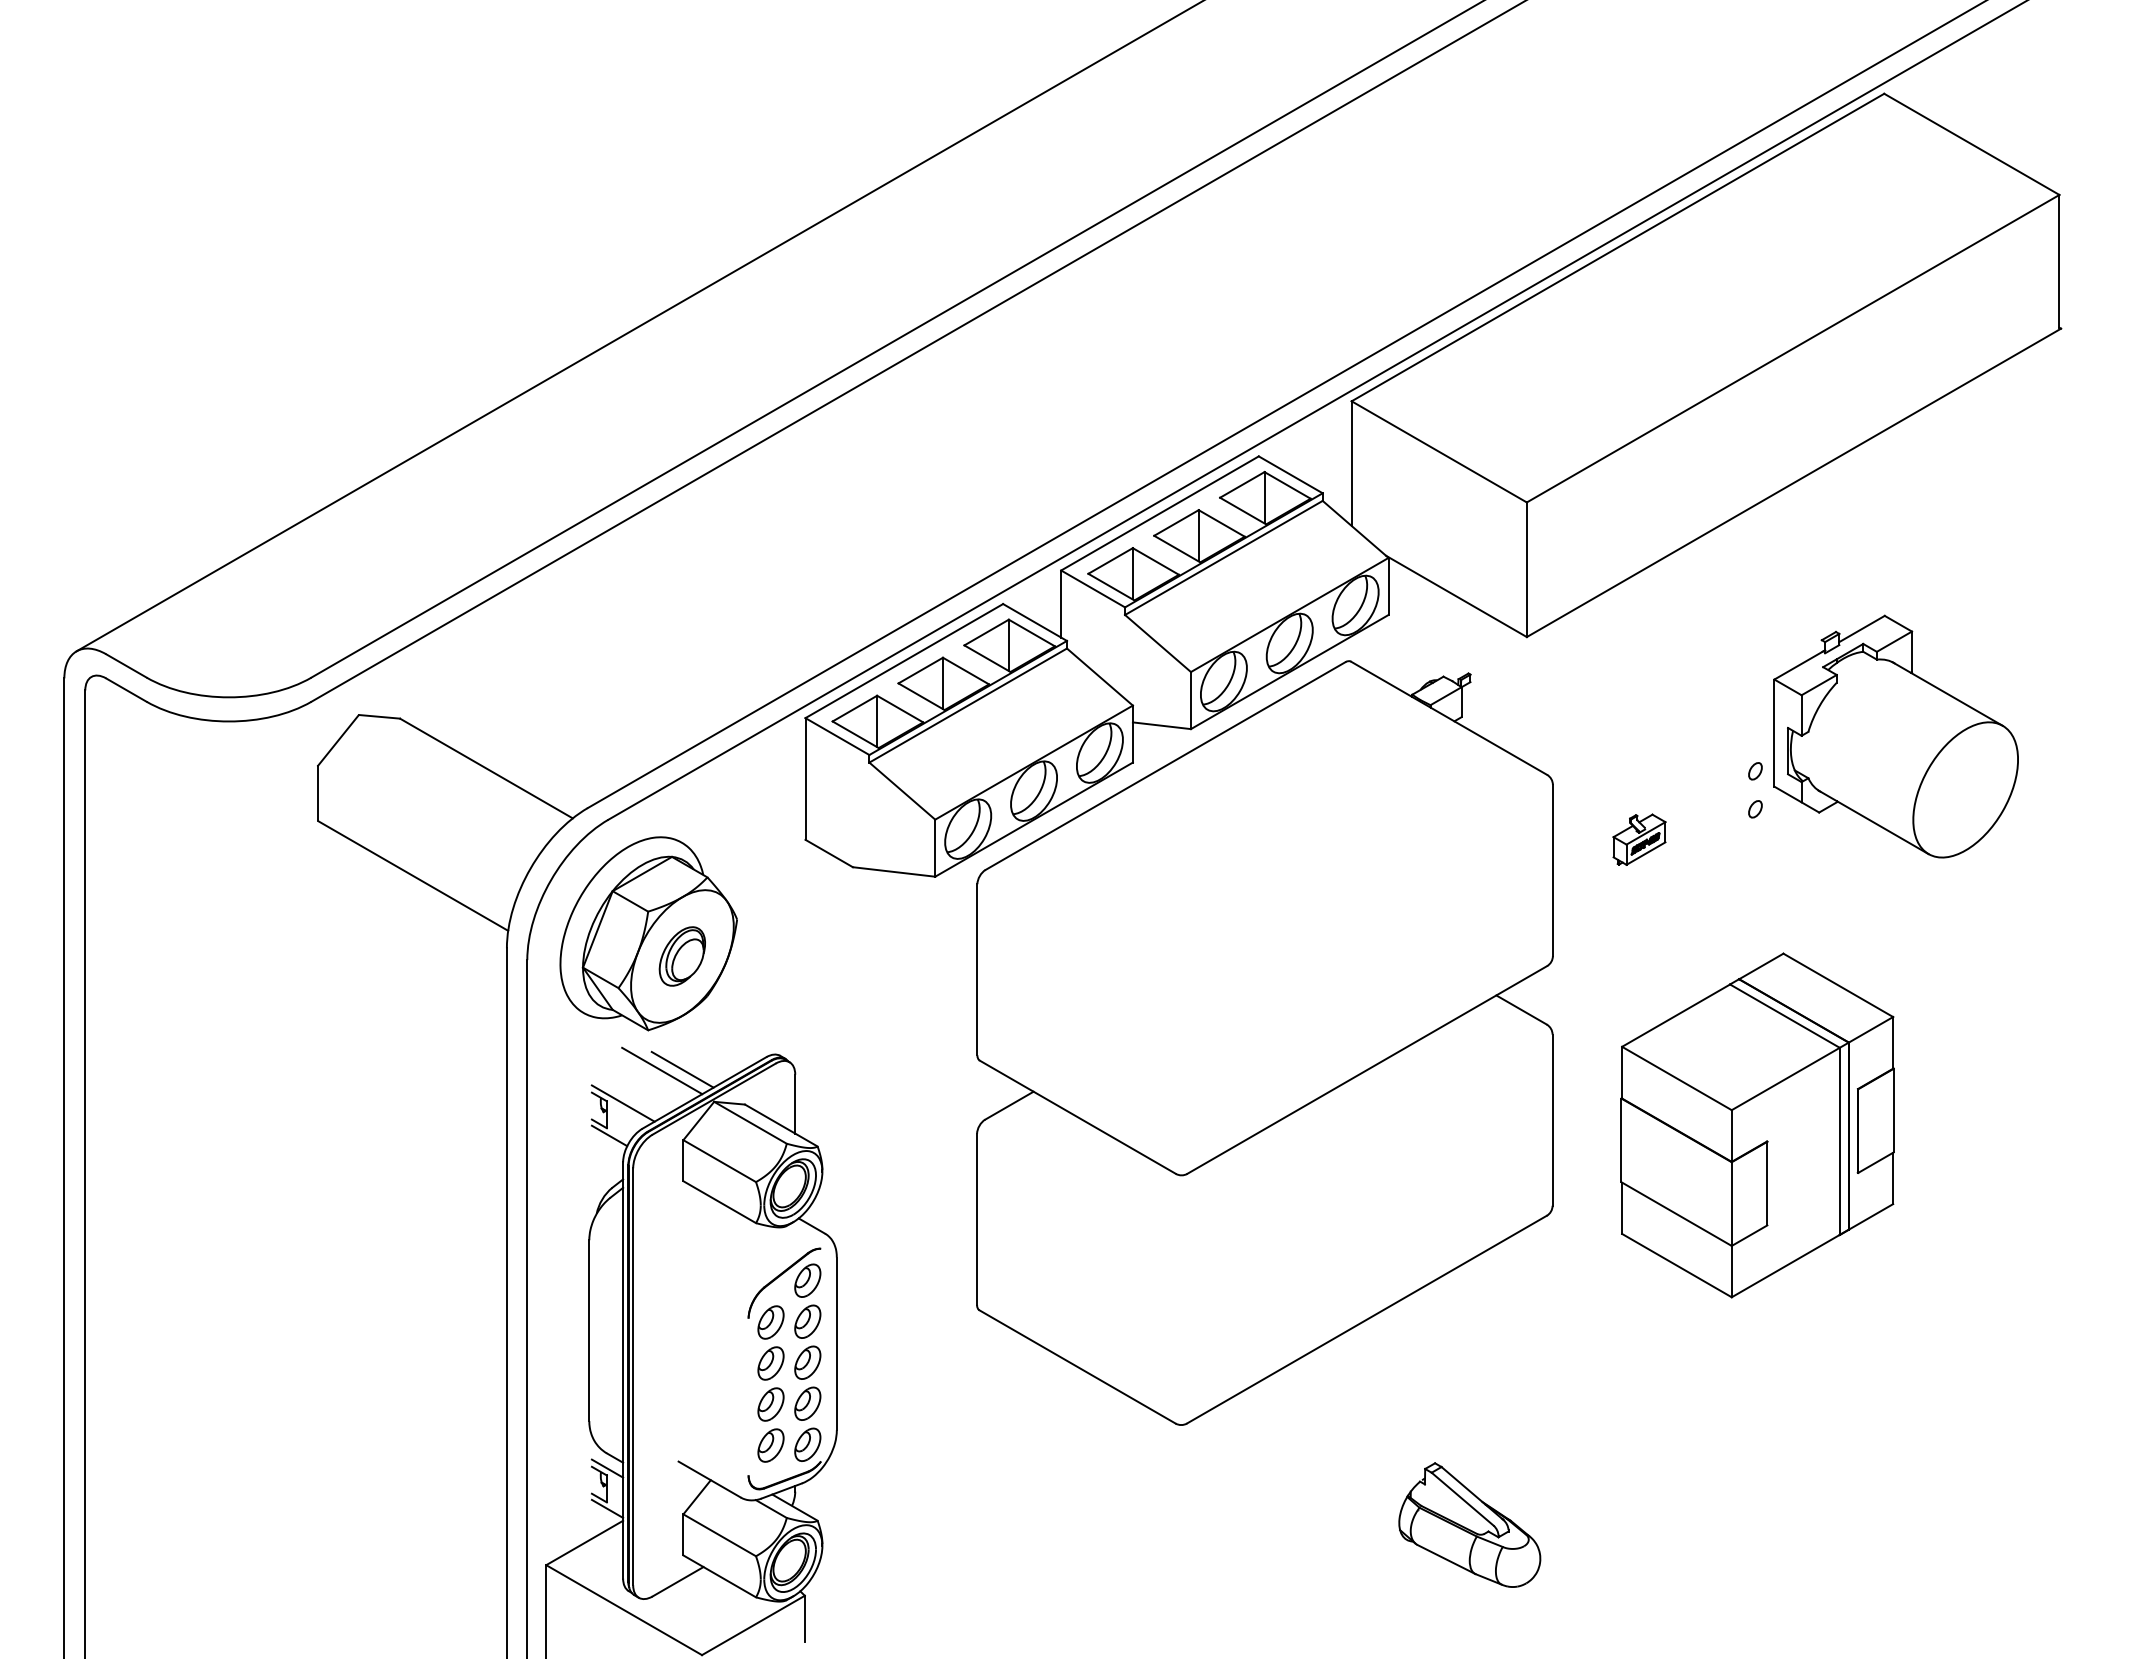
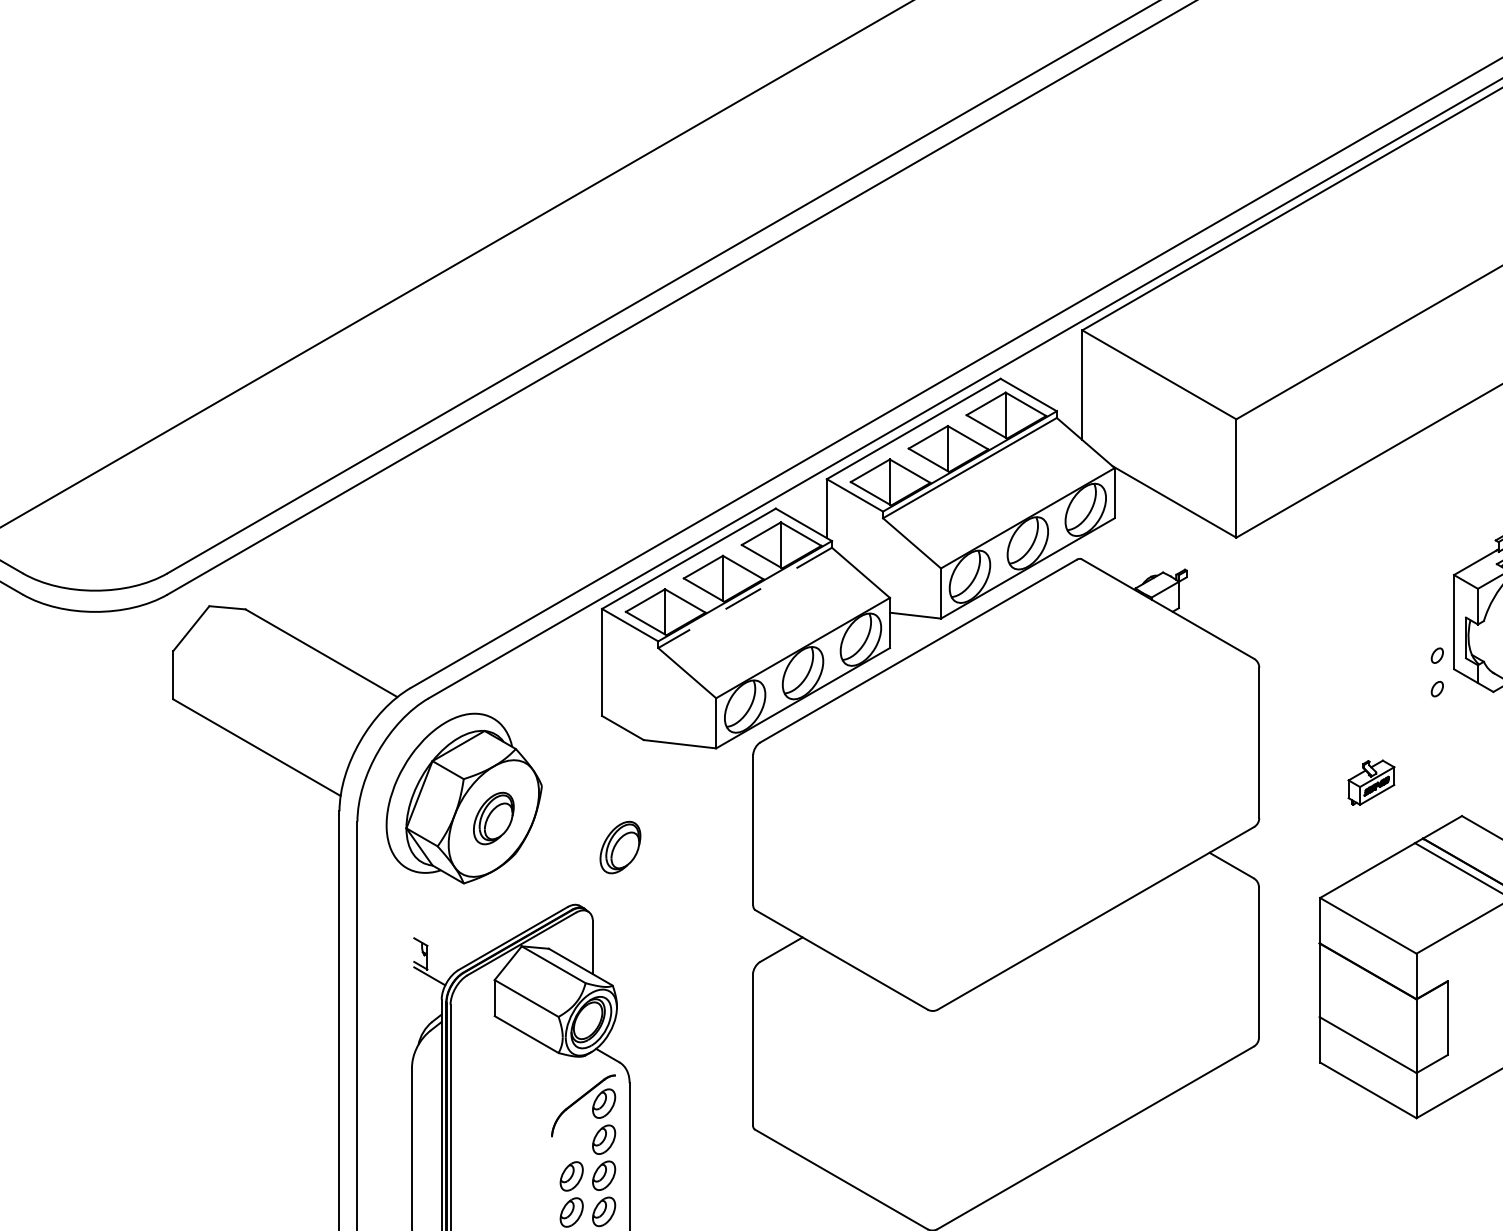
line: (967, 705) -> (744, 597), solid -> dashed
part: (1639, 839) -> (1371, 782), moved
part: (825, 989) -> (619, 847), added
line: (682, 1069) -> (493, 917), removed
line: (662, 1070) -> (476, 918), removed
line: (622, 1103) -> (441, 947), removed
part: (770, 1322) -> (571, 1140), removed

